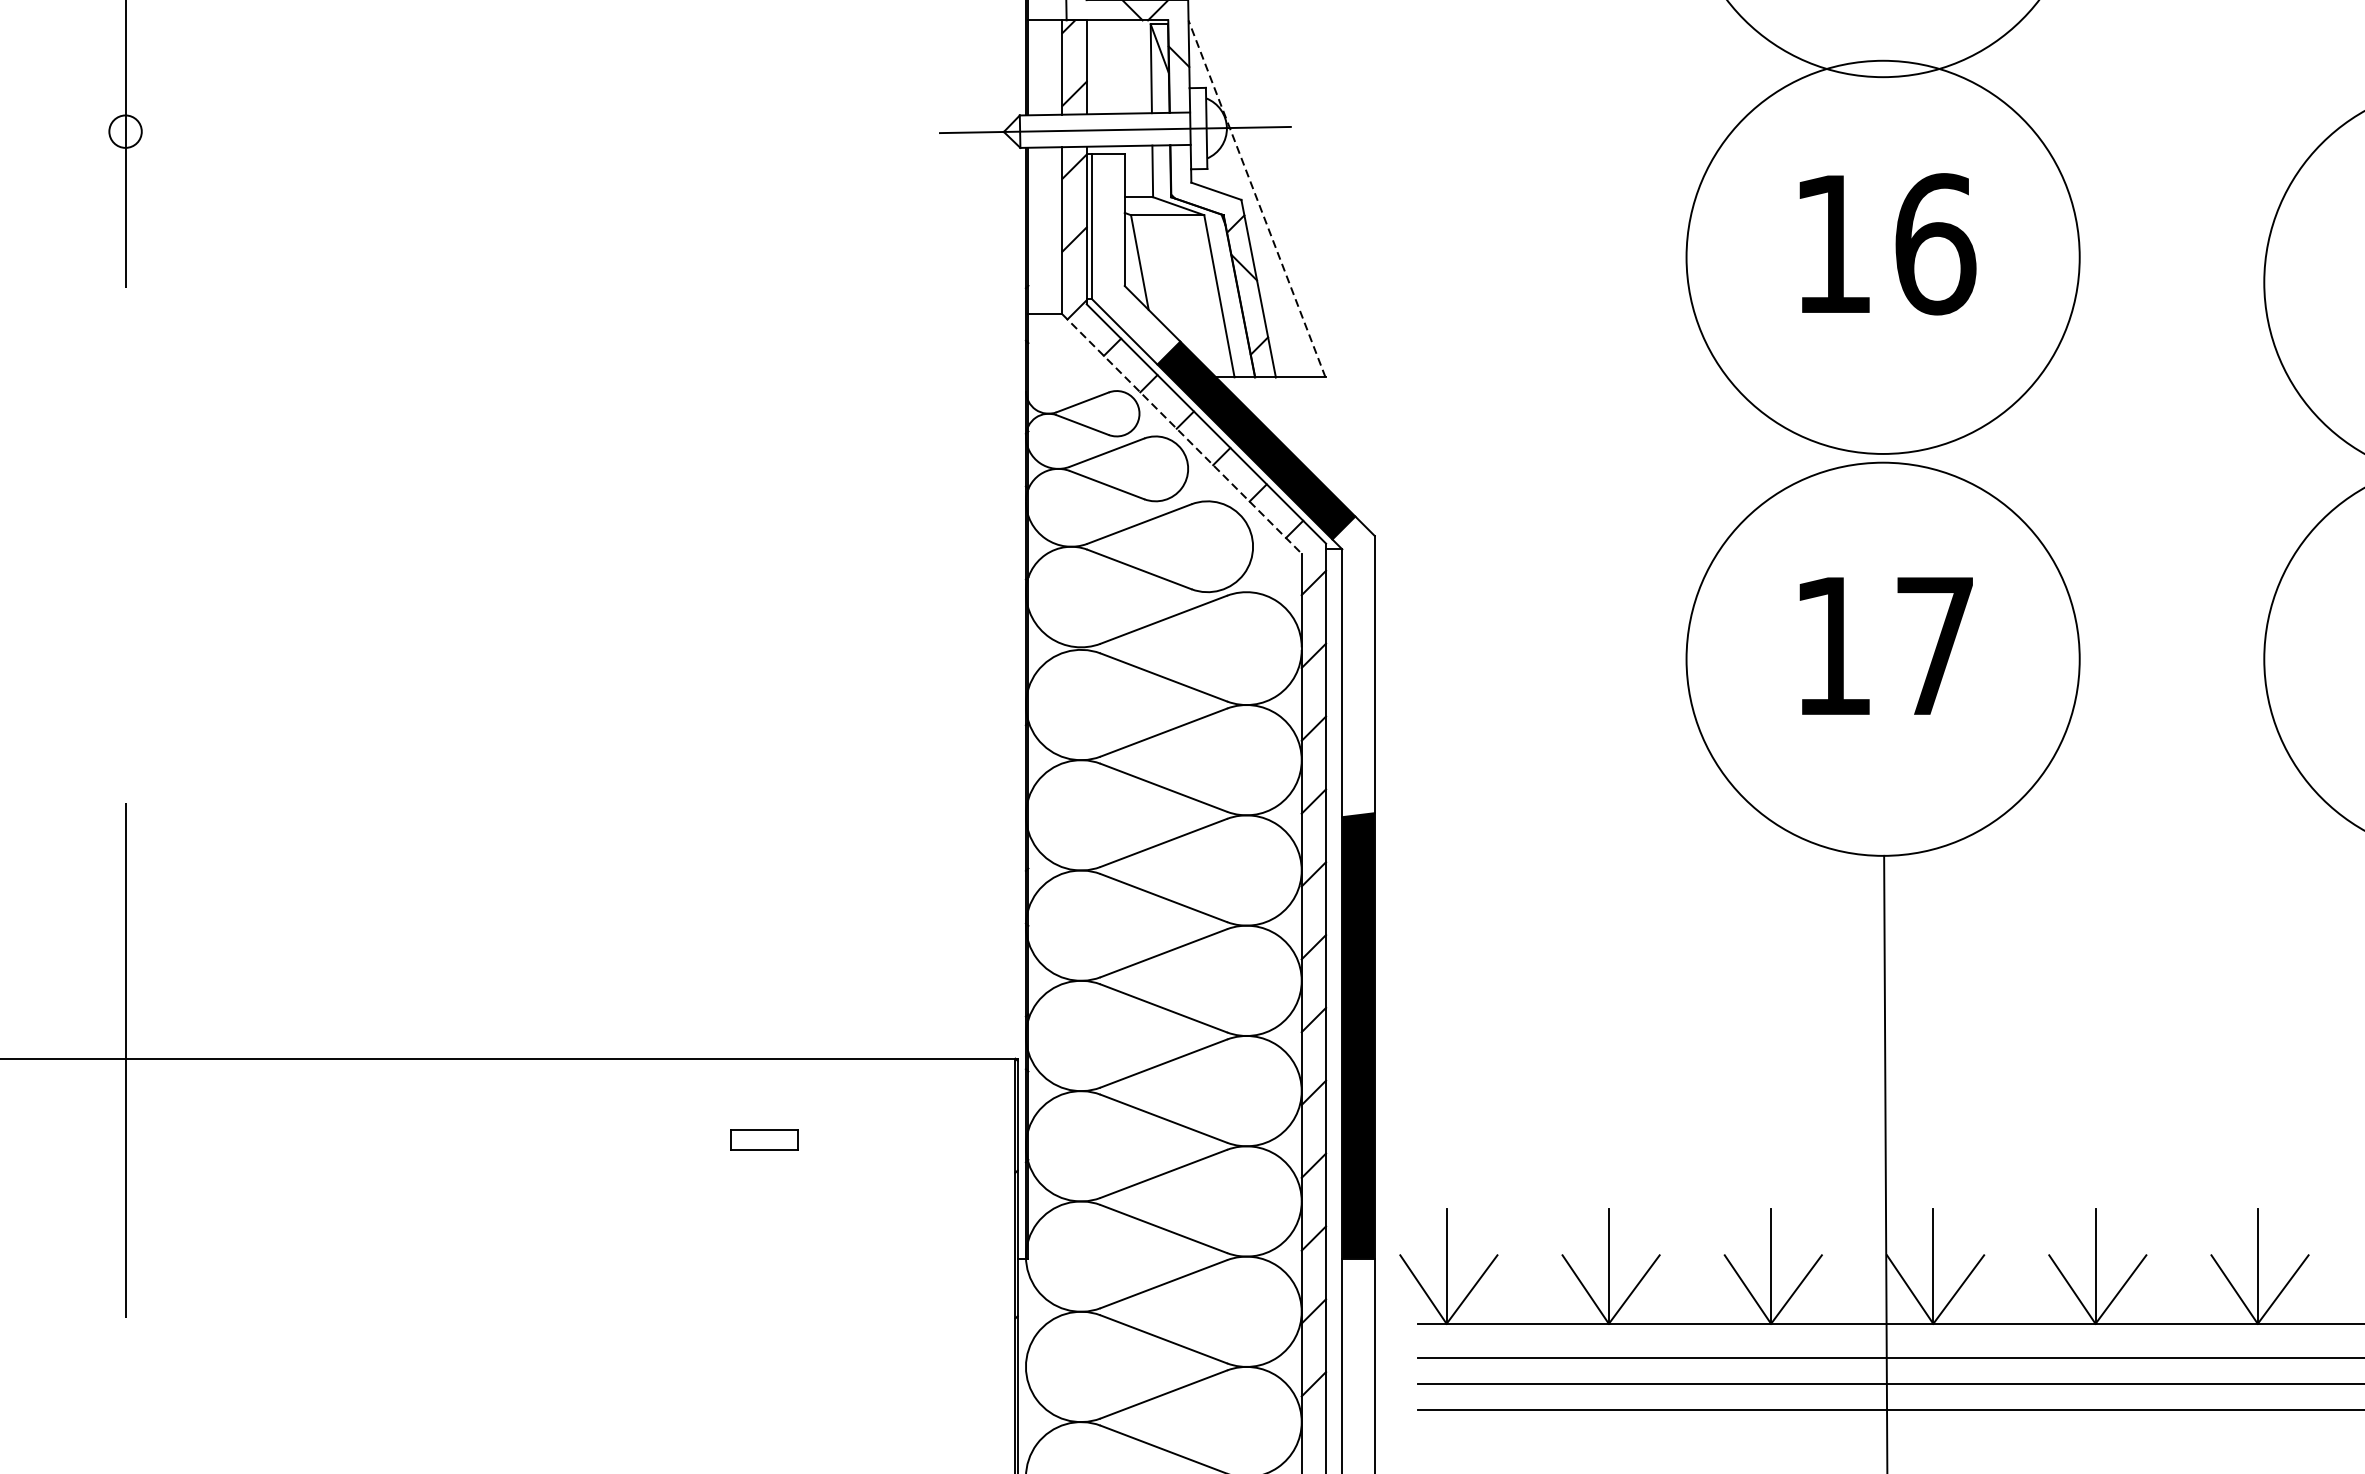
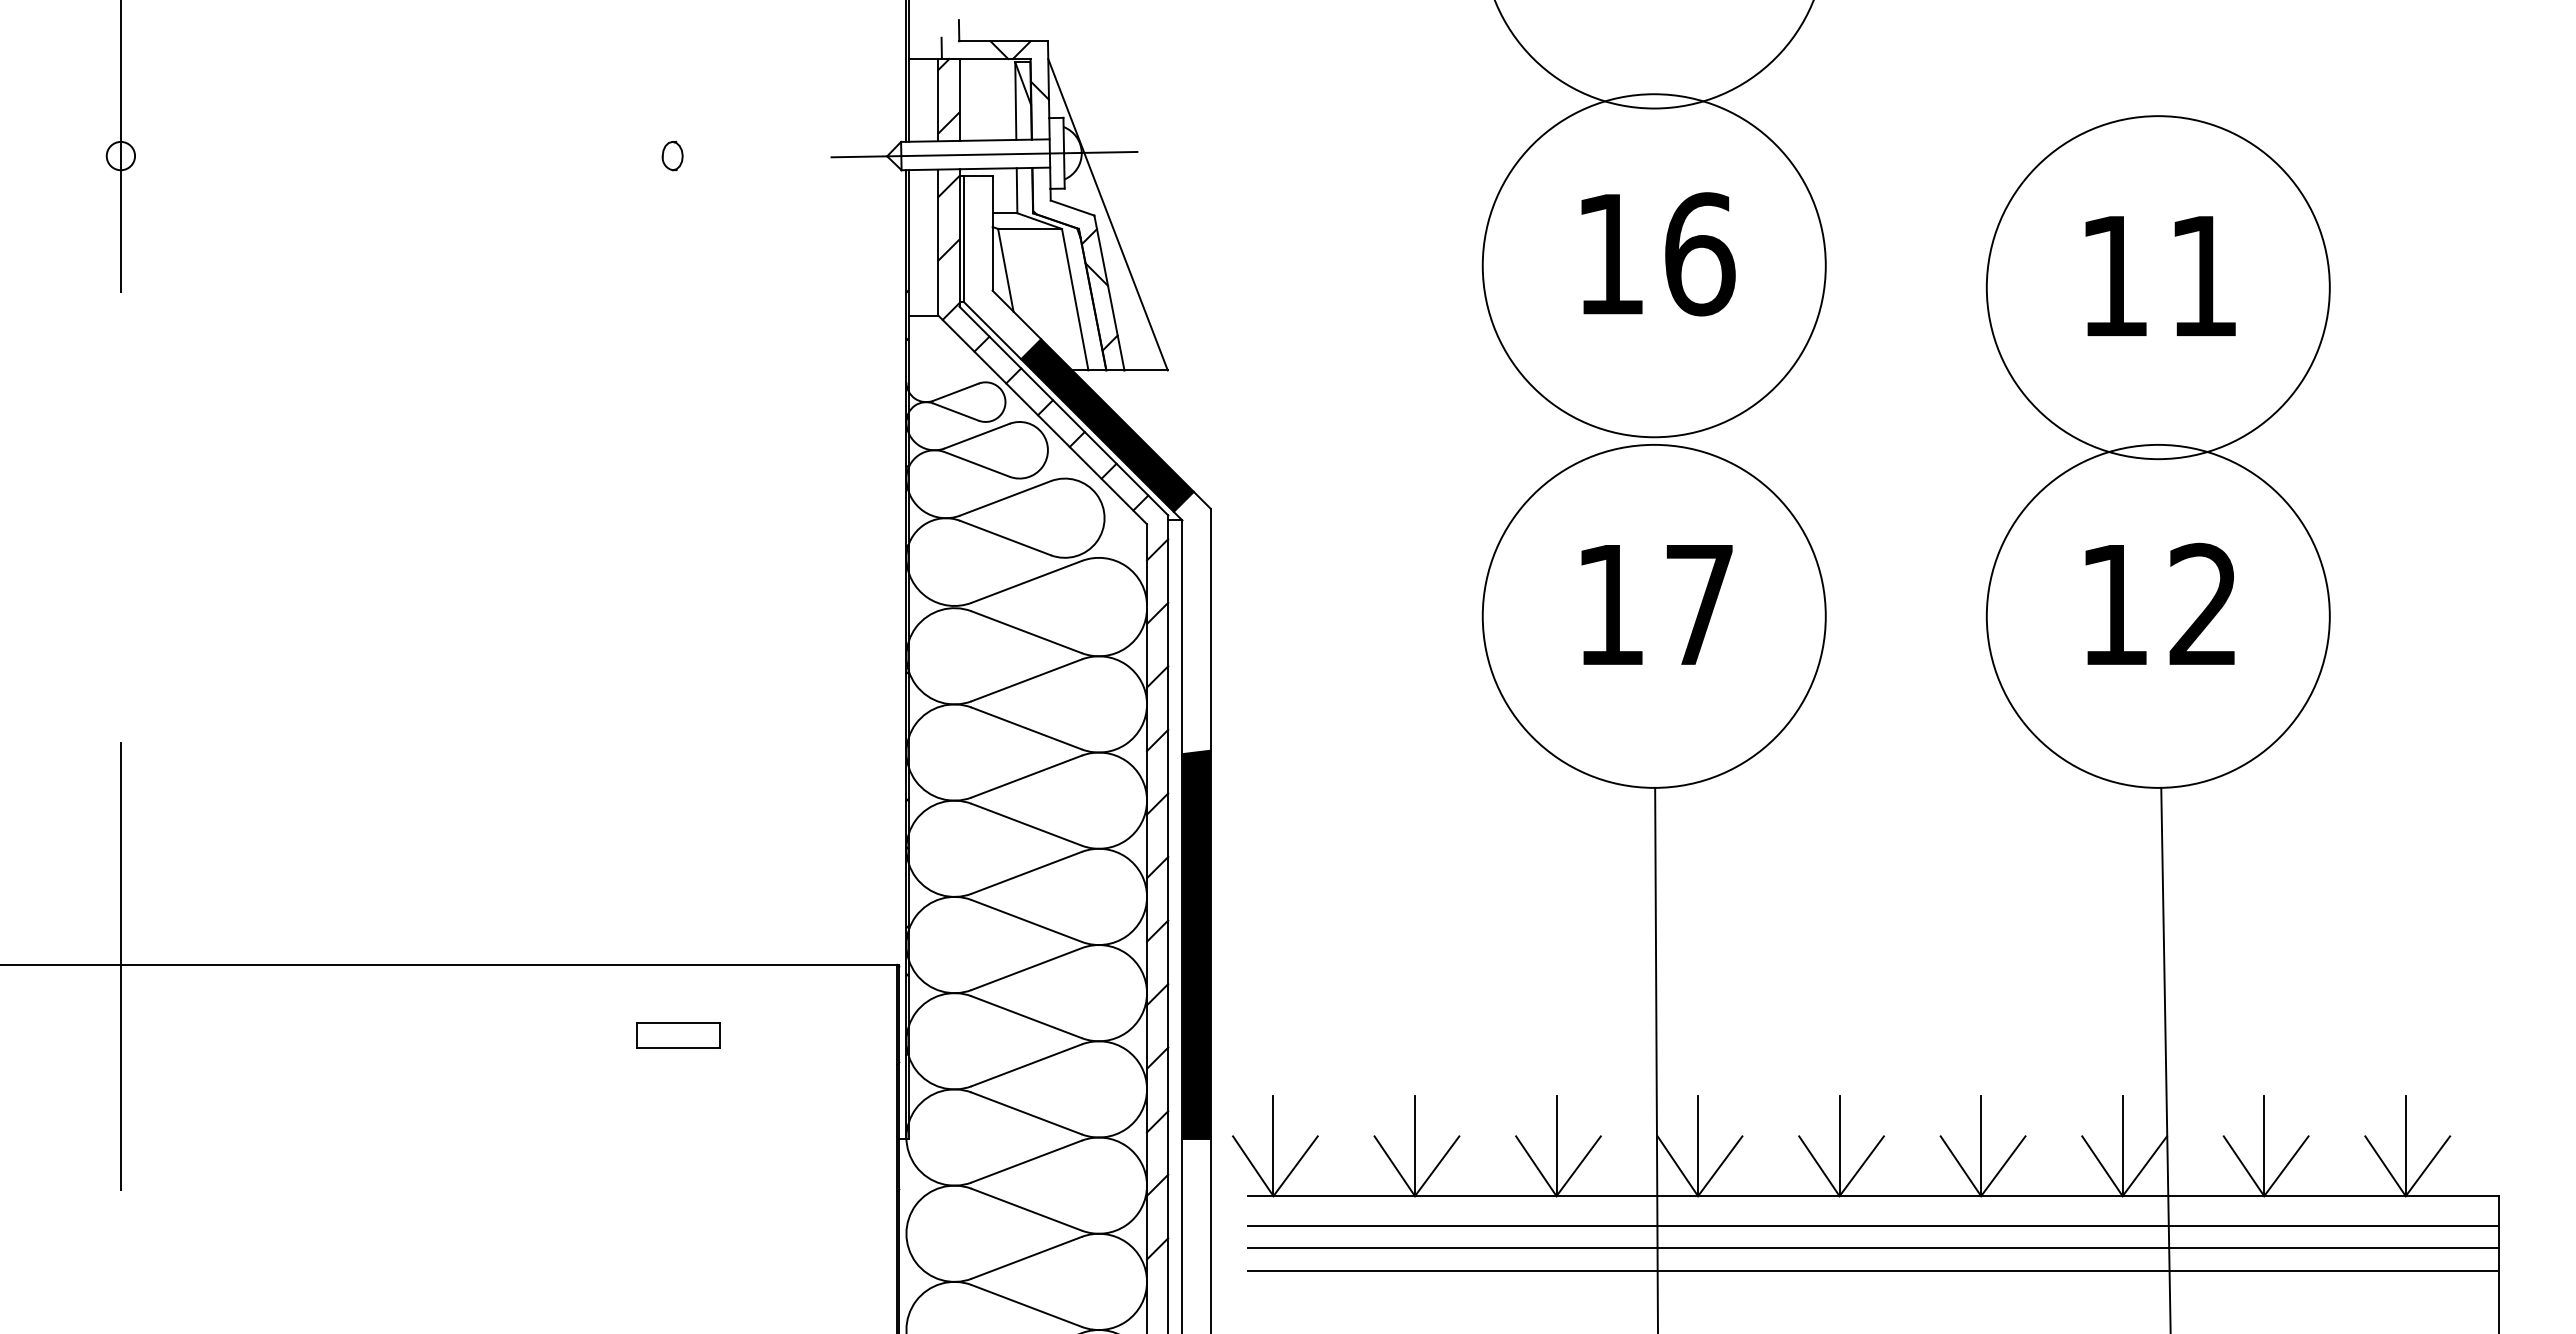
part: (757, 131) -> (672, 155), added
line: (1257, 198) -> (1108, 214), dashed -> solid
line: (1181, 433) -> (1042, 419), dashed -> solid
part: (764, 1139) -> (678, 1035), size x1.43

